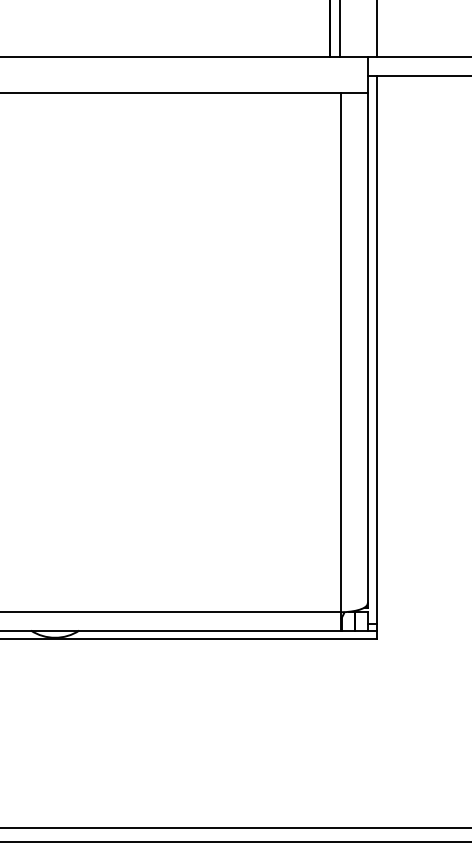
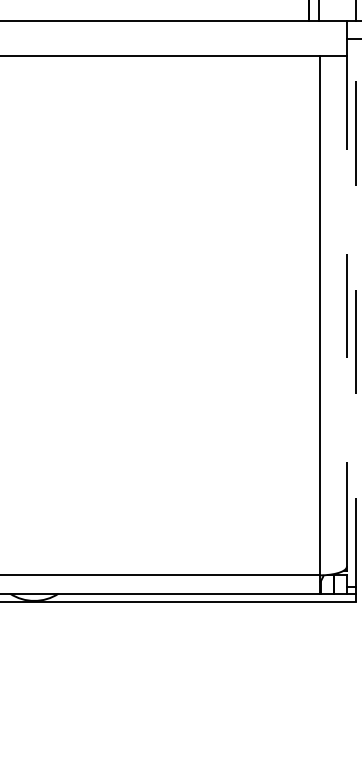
line: (367, 347) -> (346, 310), solid -> dashed
line: (376, 357) -> (355, 320), solid -> dashed

